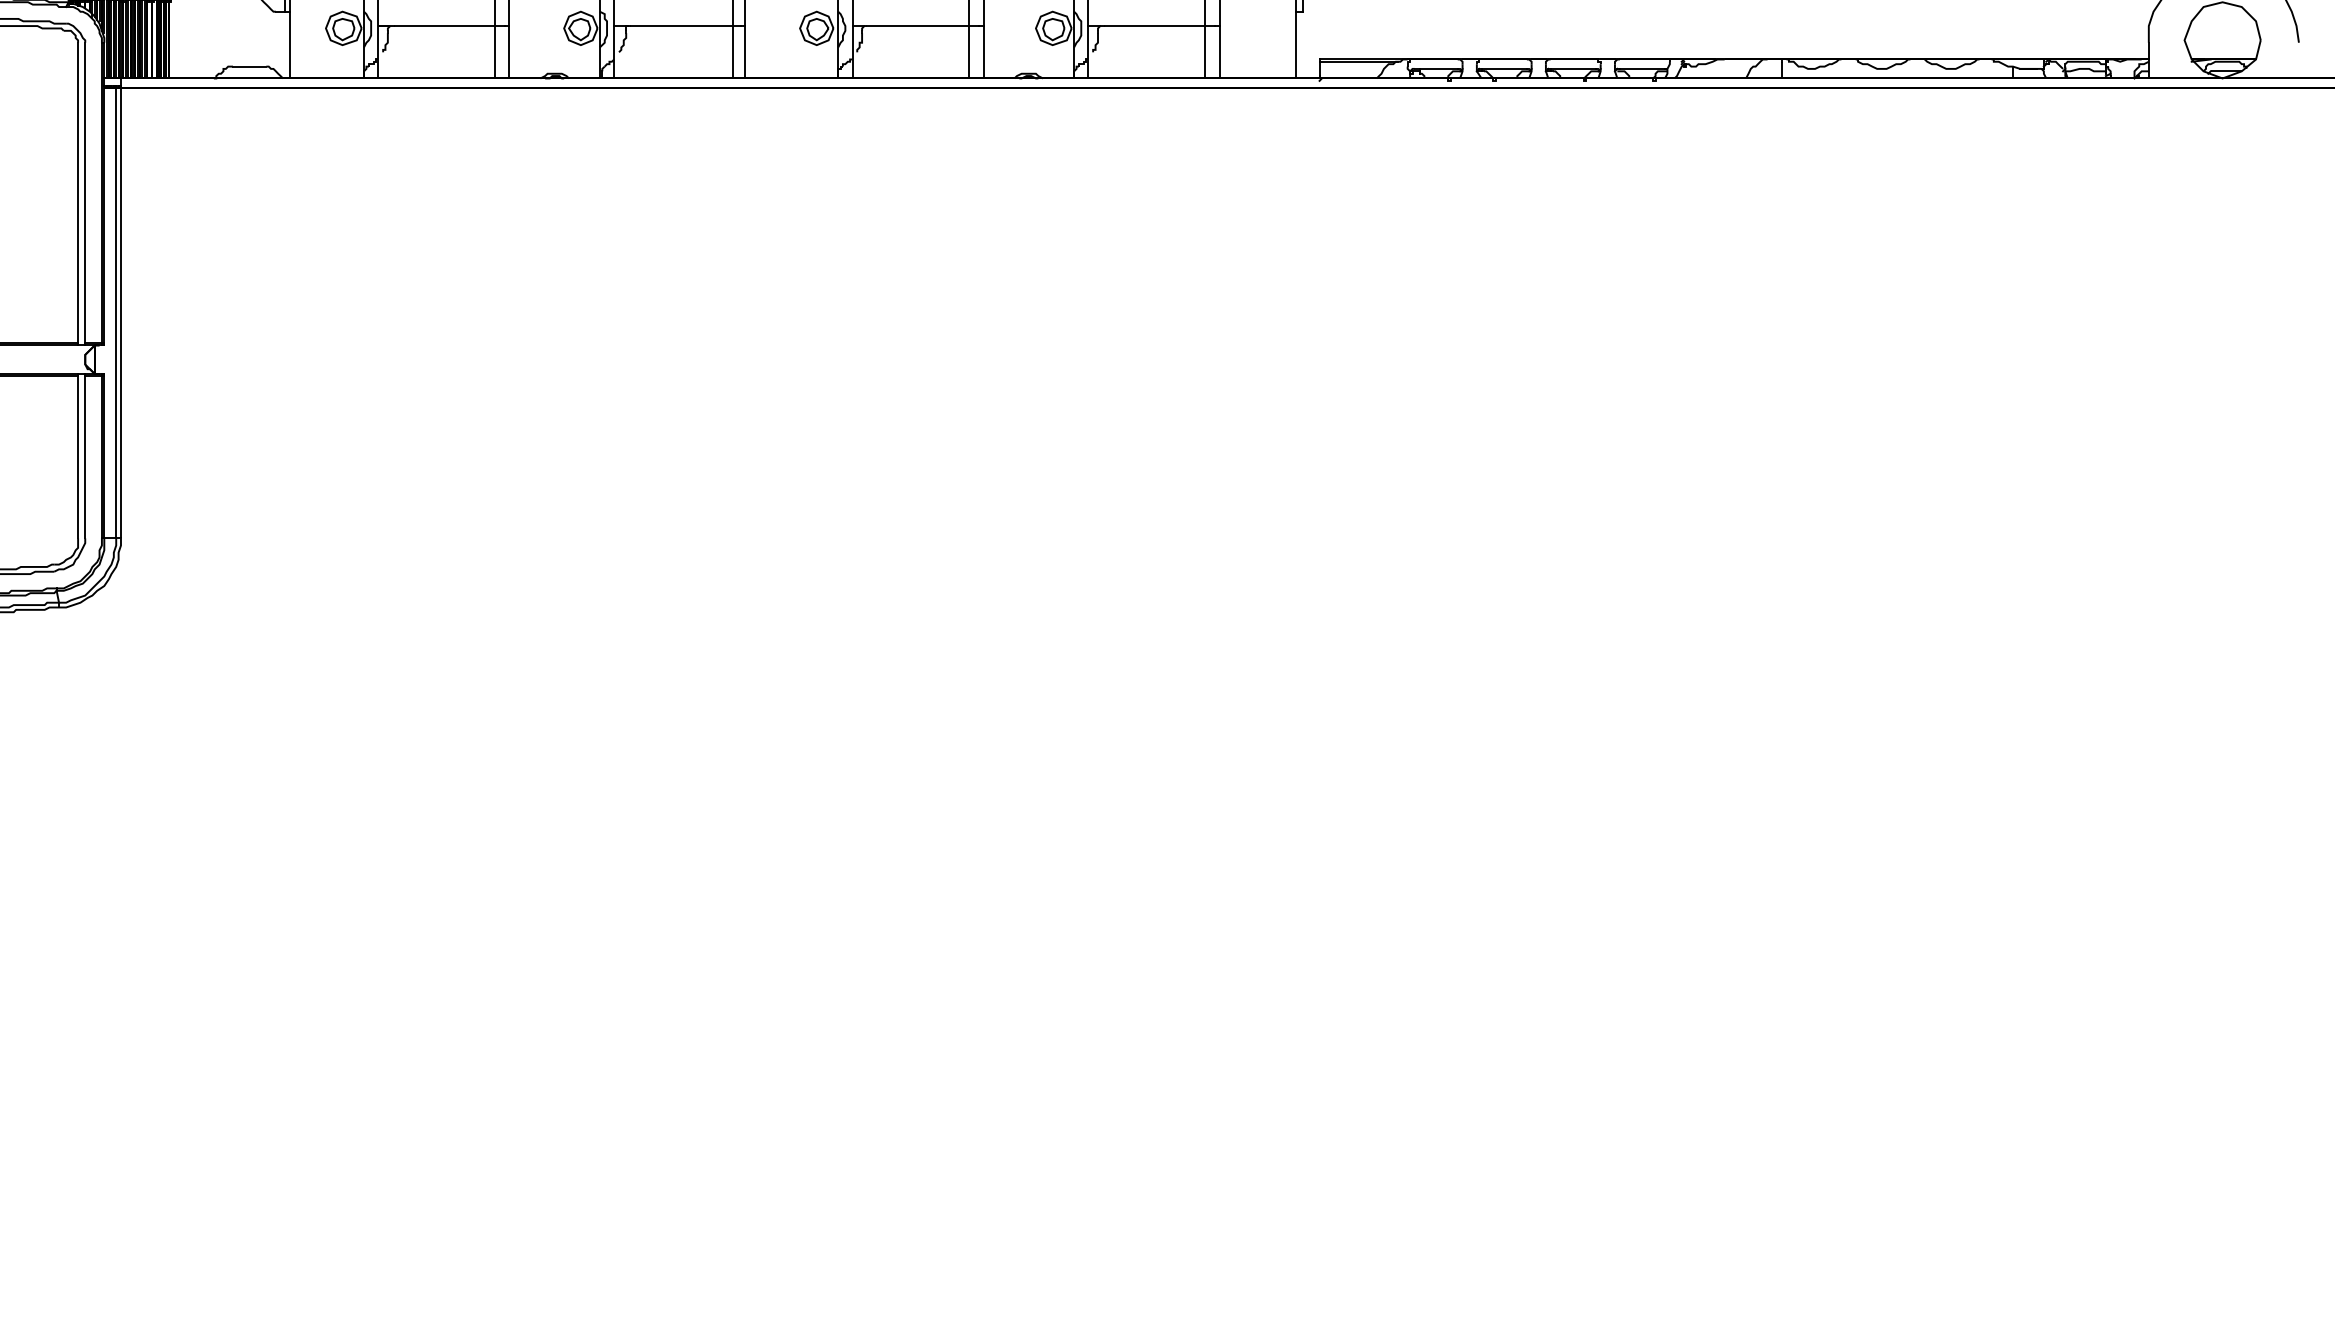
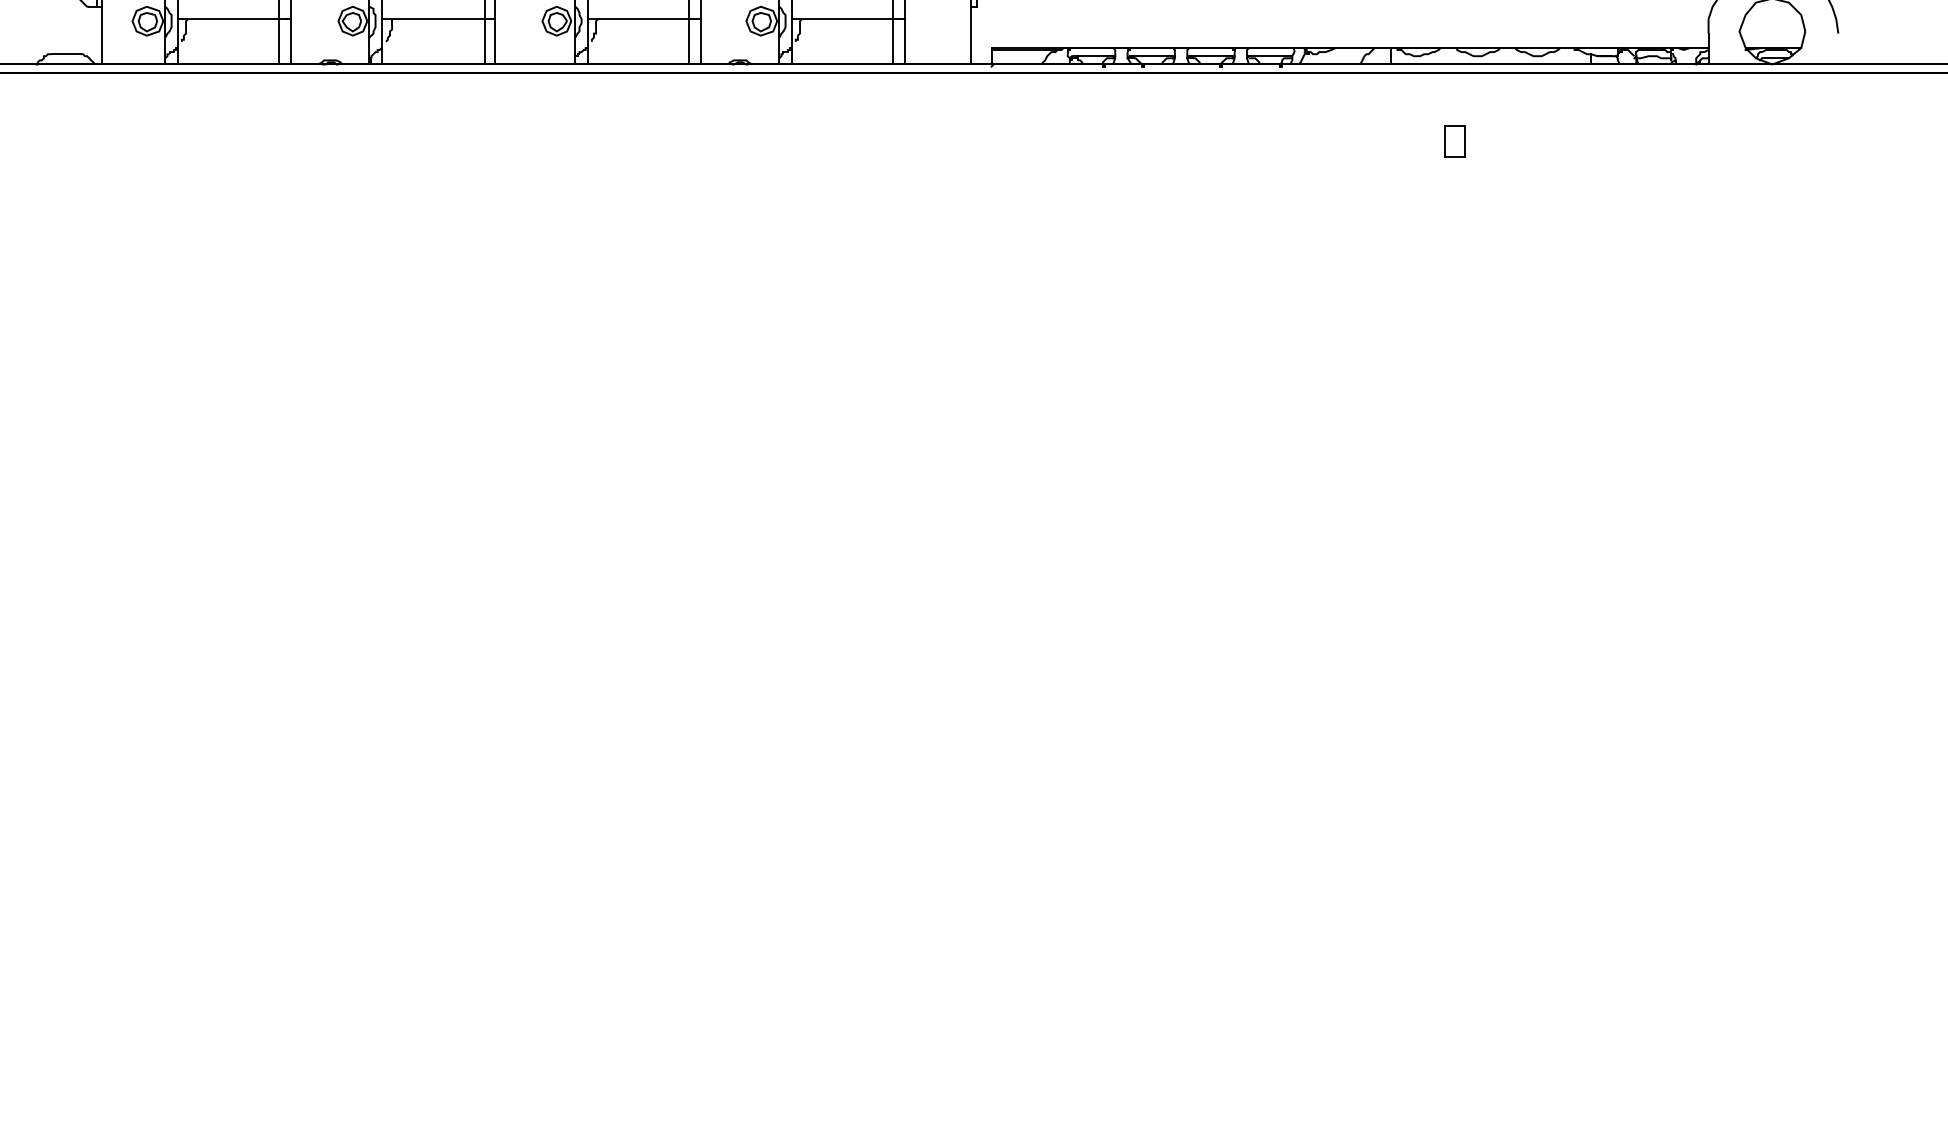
part: (1855, 167) -> (1454, 141), added

